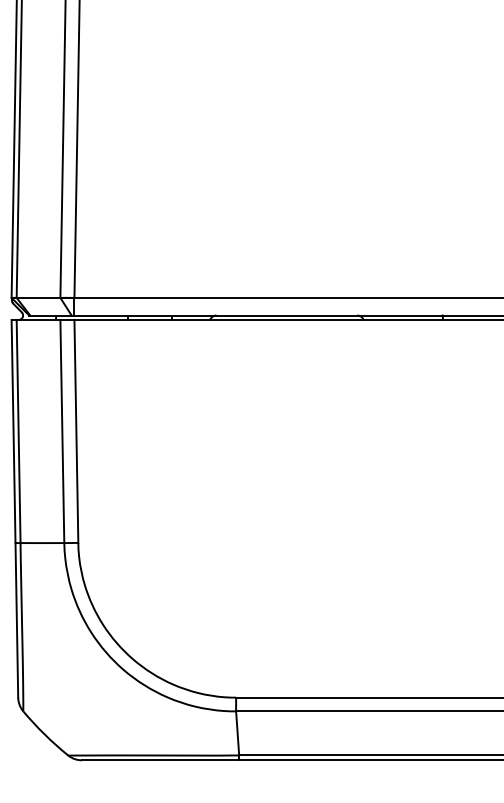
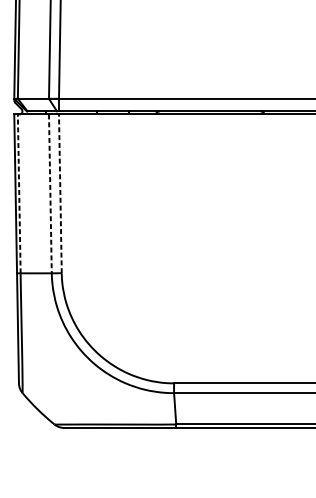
line: (18, 431) -> (19, 193), solid -> dashed
line: (62, 431) -> (50, 193), solid -> dashed
line: (76, 431) -> (60, 193), solid -> dashed

